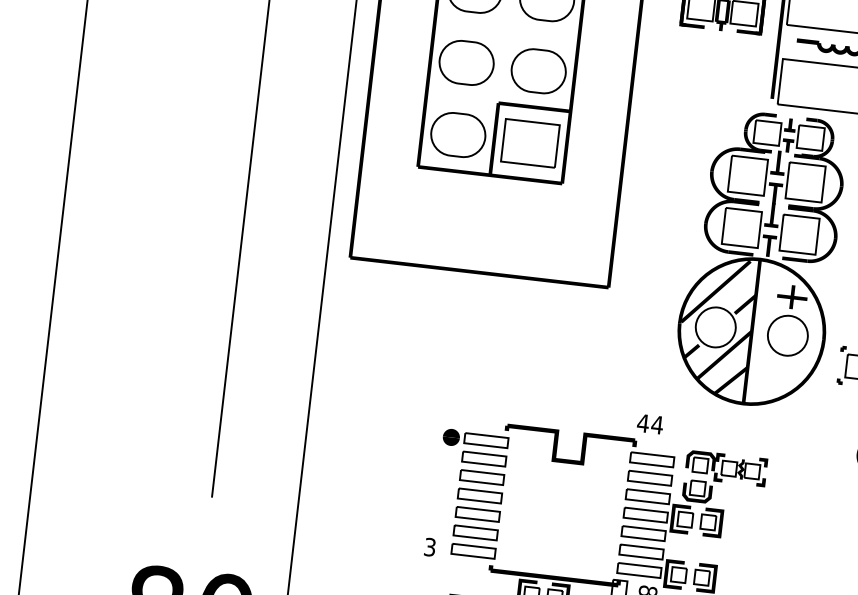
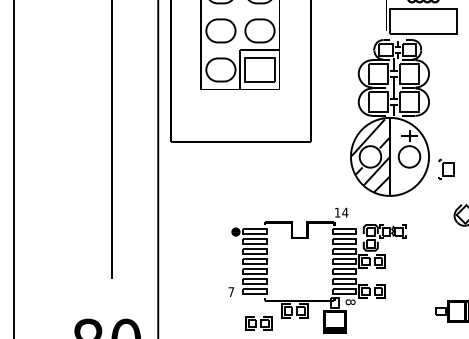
text: (643, 423) -> (337, 212), 44 -> 14
text: (430, 548) -> (231, 292), 3 -> 7

